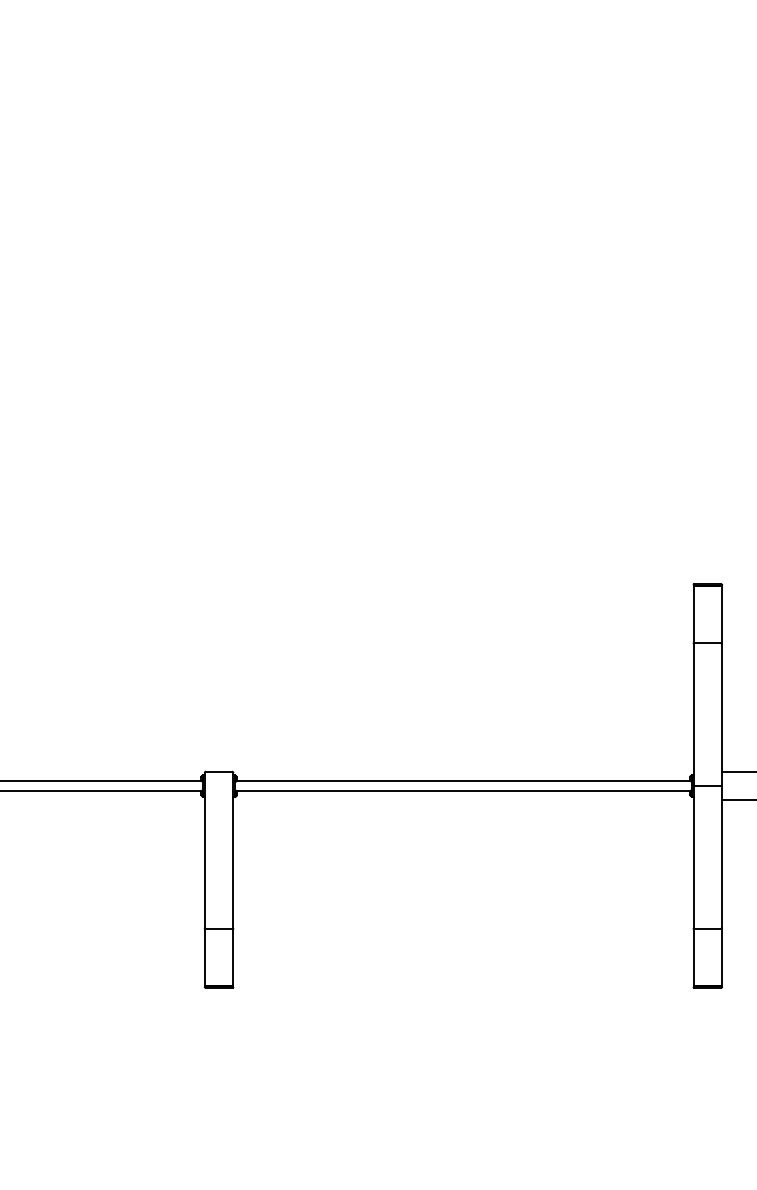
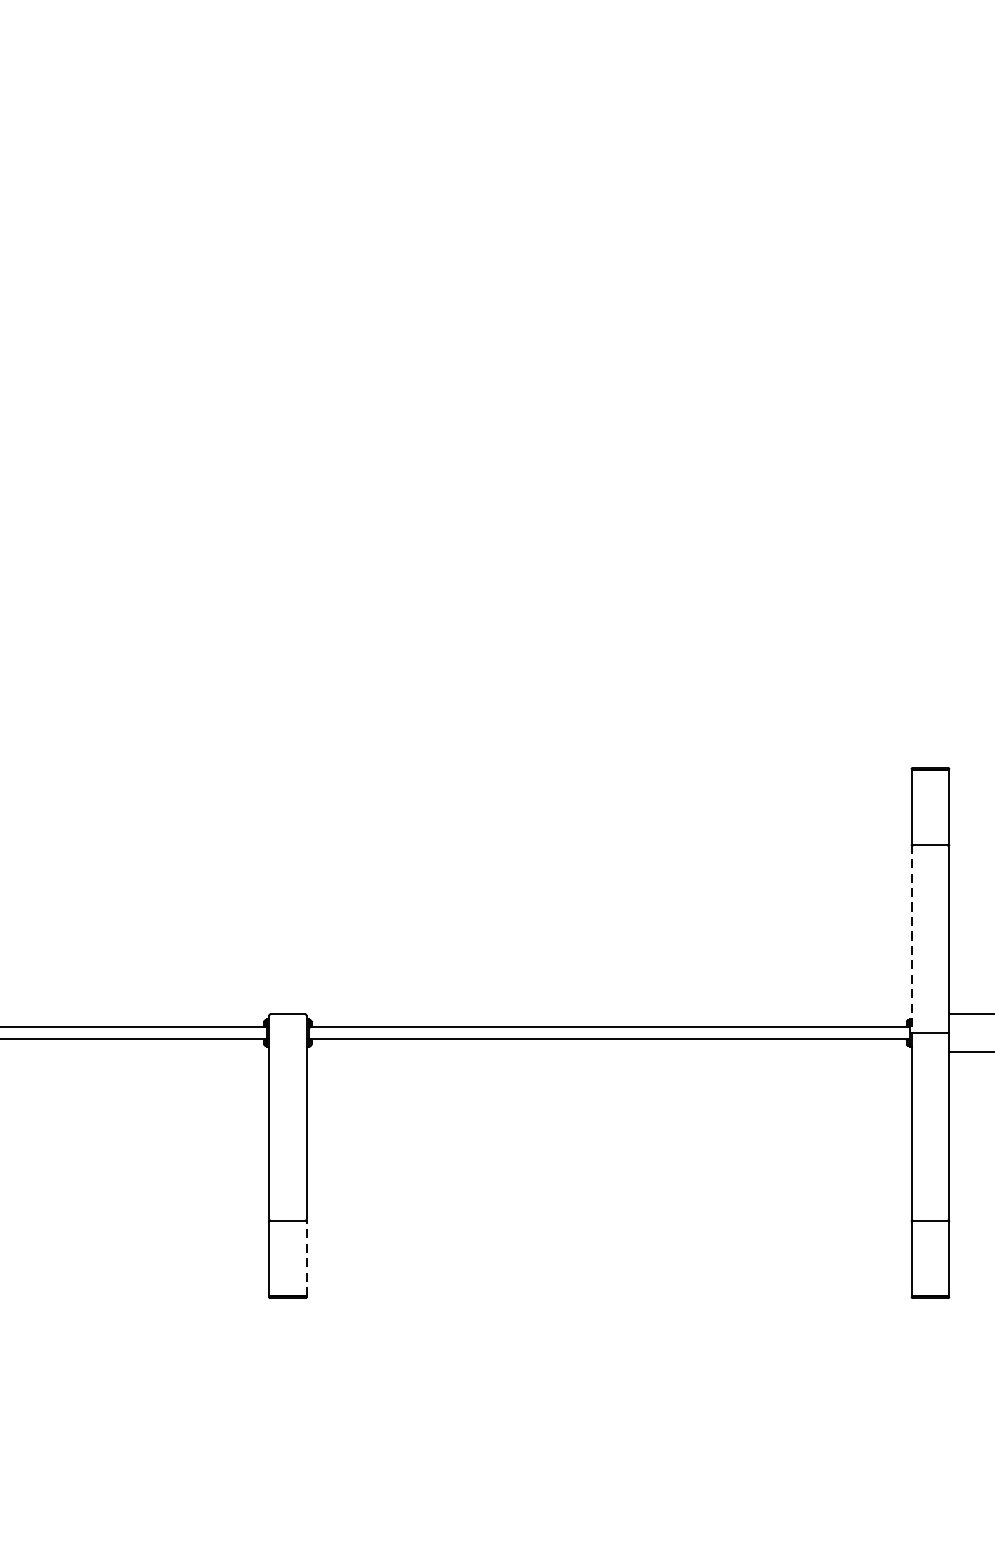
line: (693, 714) -> (911, 939), solid -> dashed
line: (233, 957) -> (306, 1258), solid -> dashed

